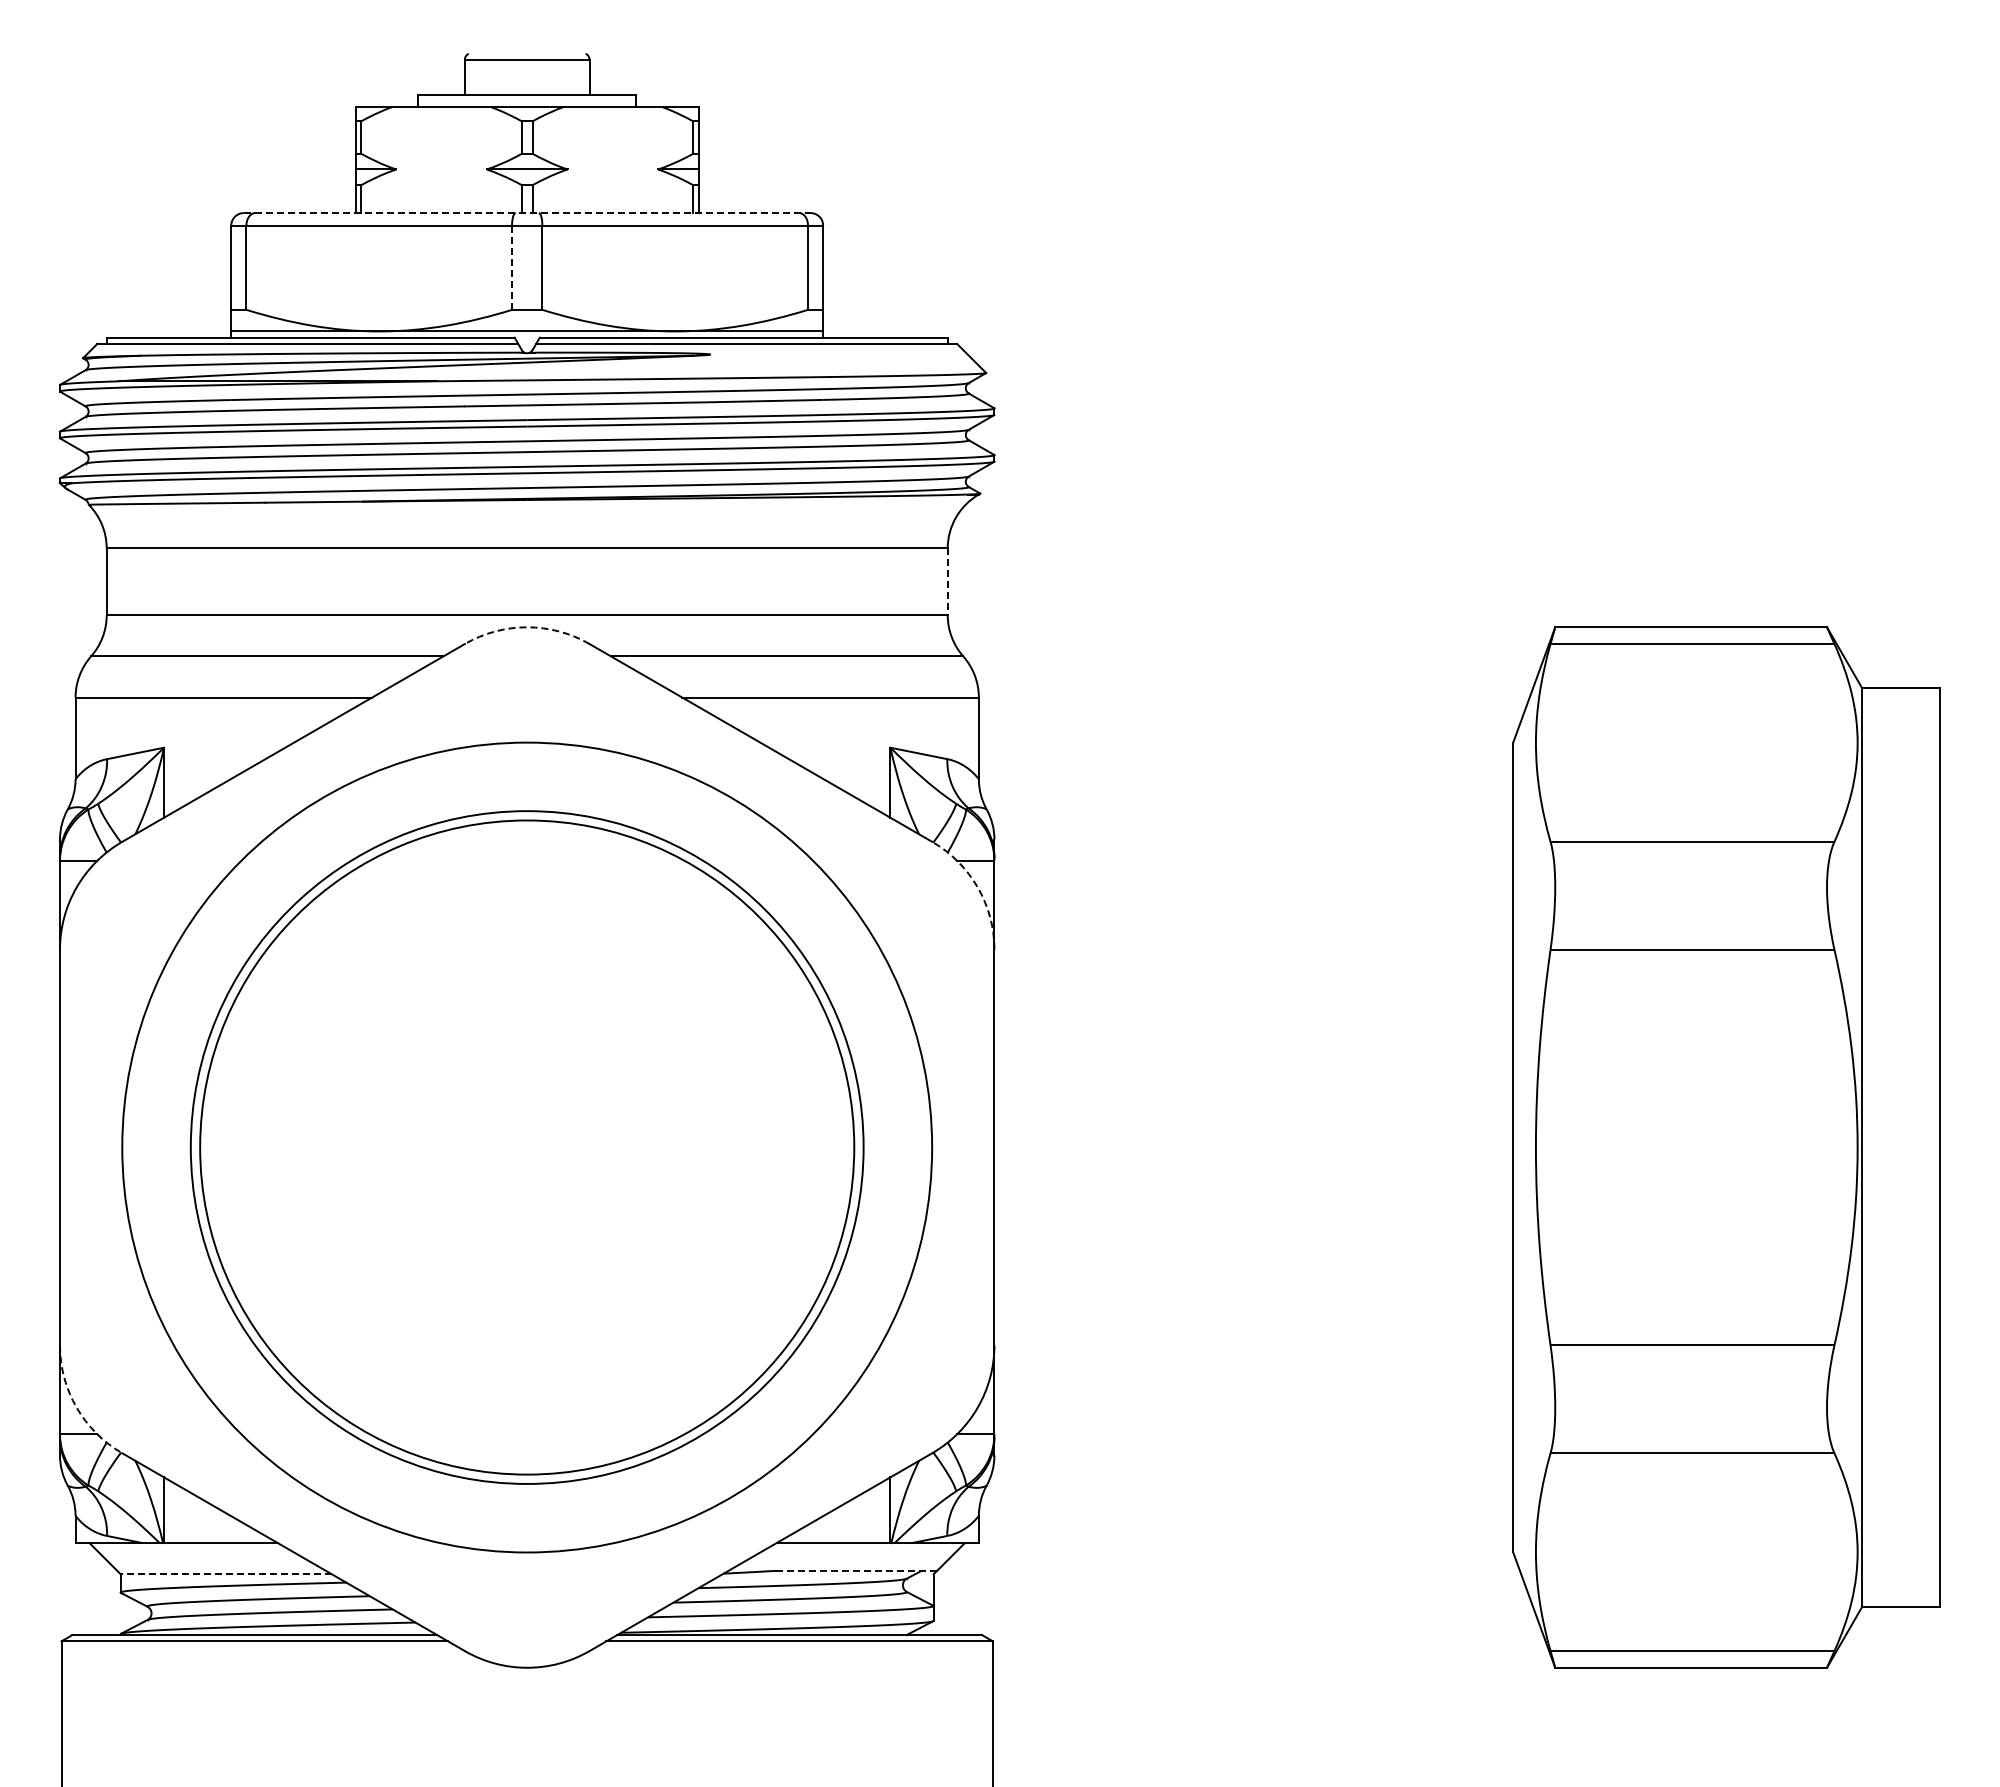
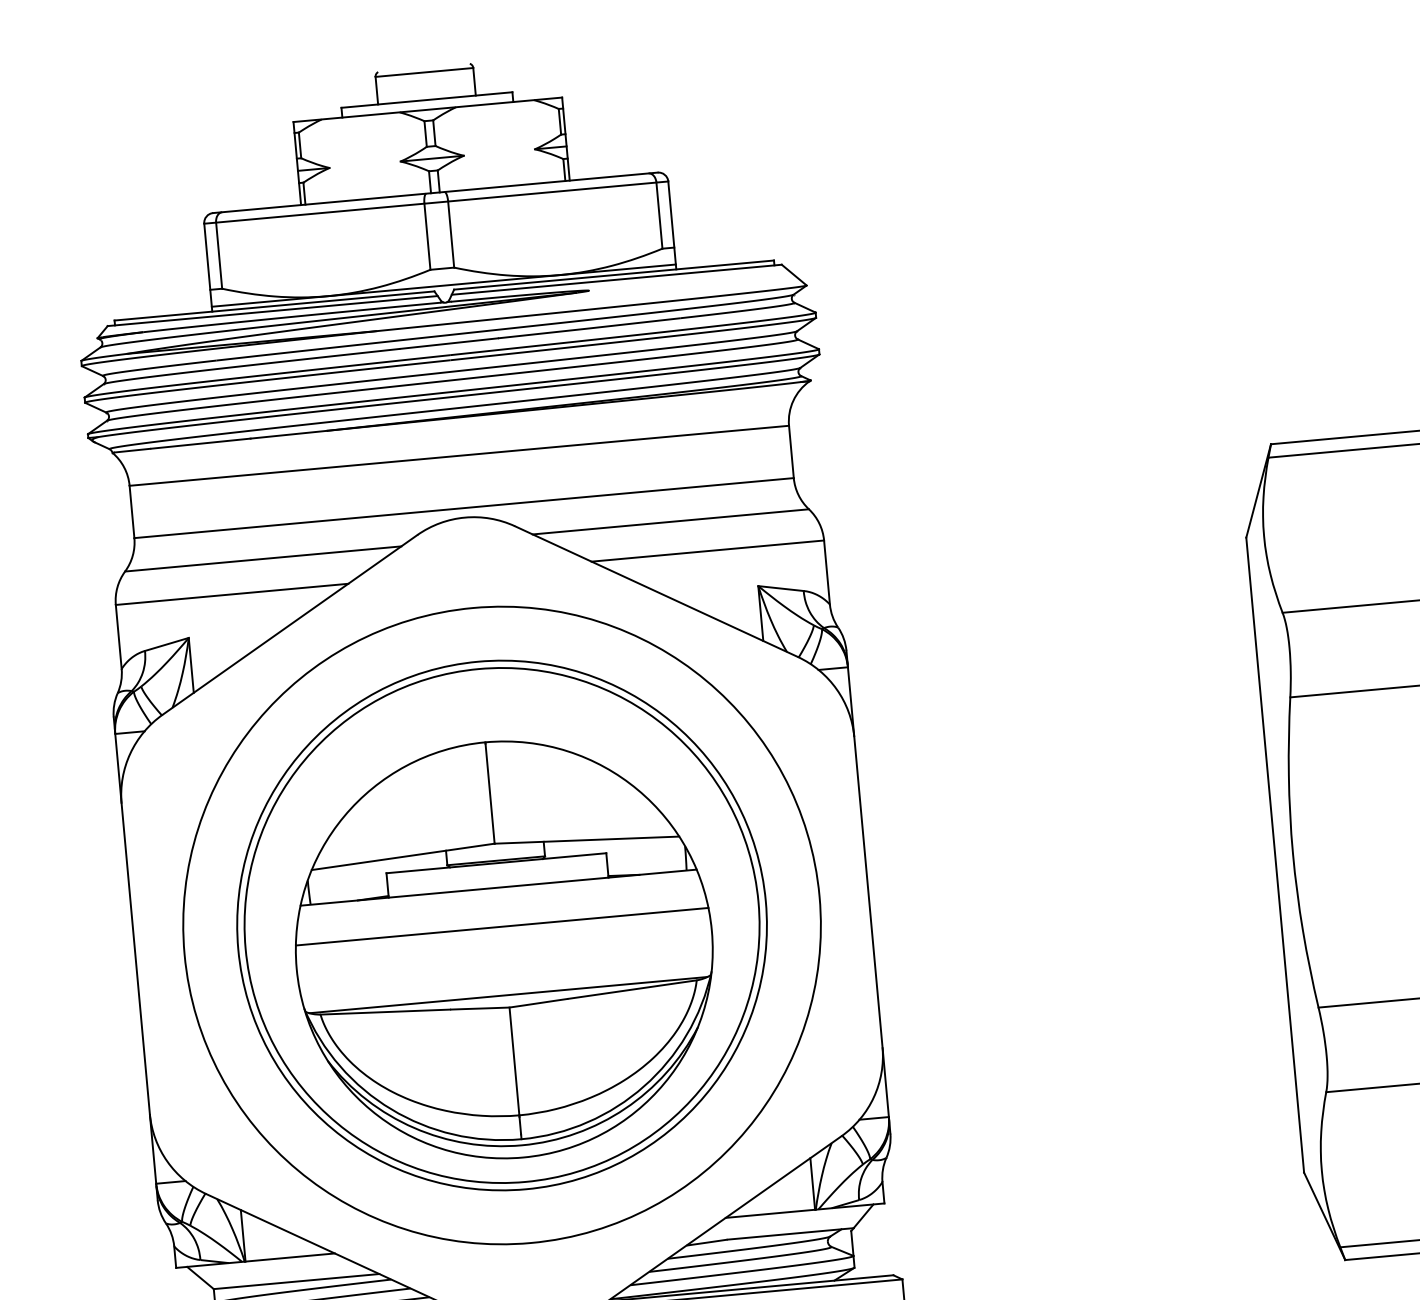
line: (527, 213) -> (435, 193), dashed -> solid
line: (512, 267) -> (427, 236), dashed -> solid
line: (947, 582) -> (791, 452), dashed -> solid
arc: (527, 627) -> (465, 517), dashed -> solid
arc: (977, 887) -> (836, 689), dashed -> solid
part: (526, 1178) -> (503, 949), added
arc: (76, 1407) -> (167, 1161), dashed -> solid
line: (857, 1570) -> (791, 1233), dashed -> solid
line: (226, 1574) -> (296, 1281), dashed -> solid

